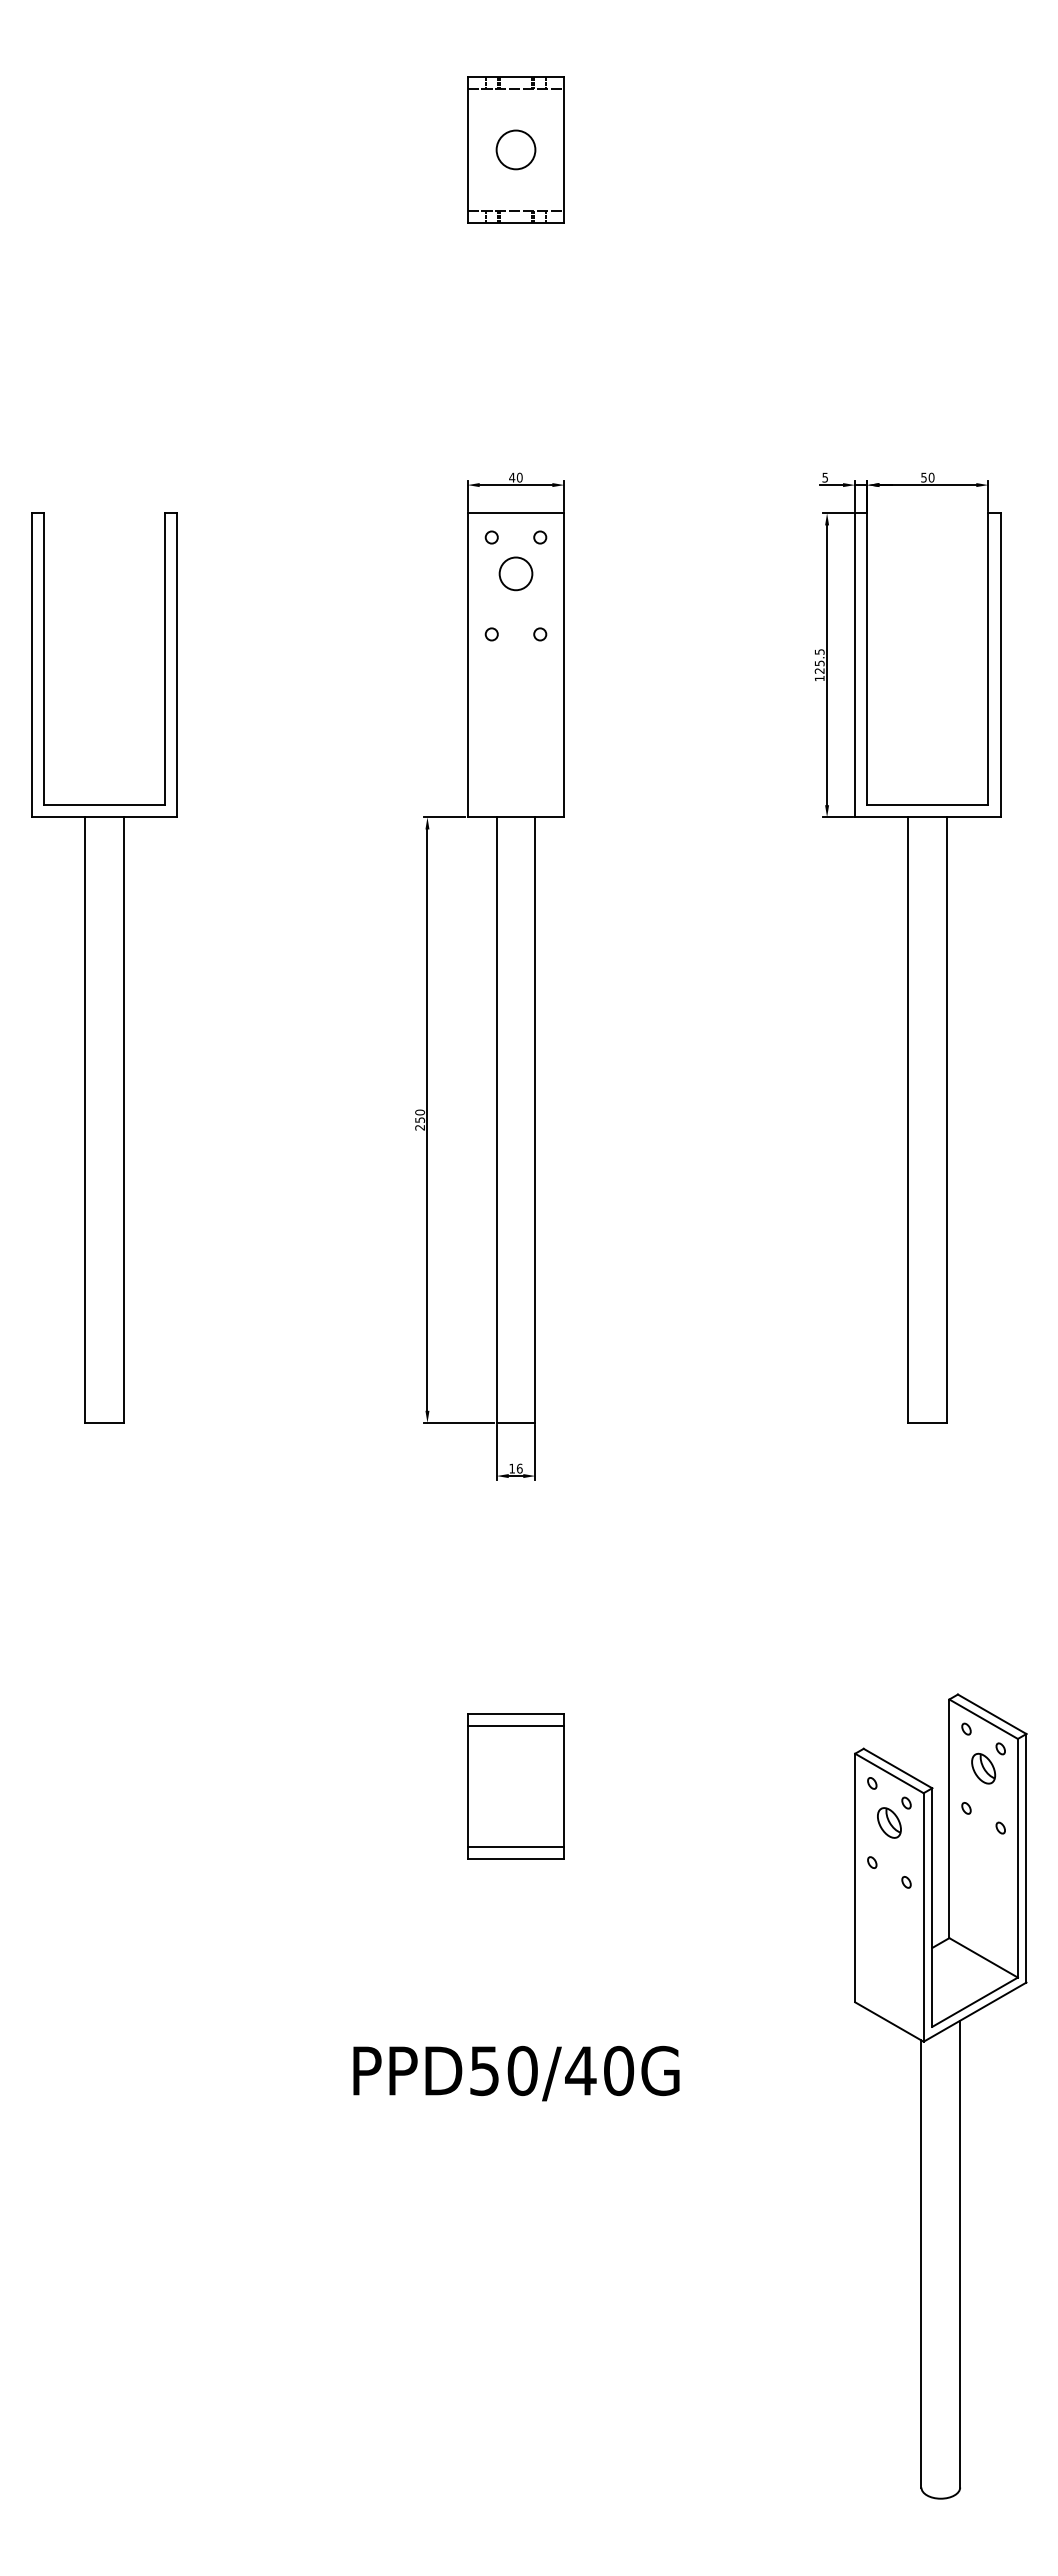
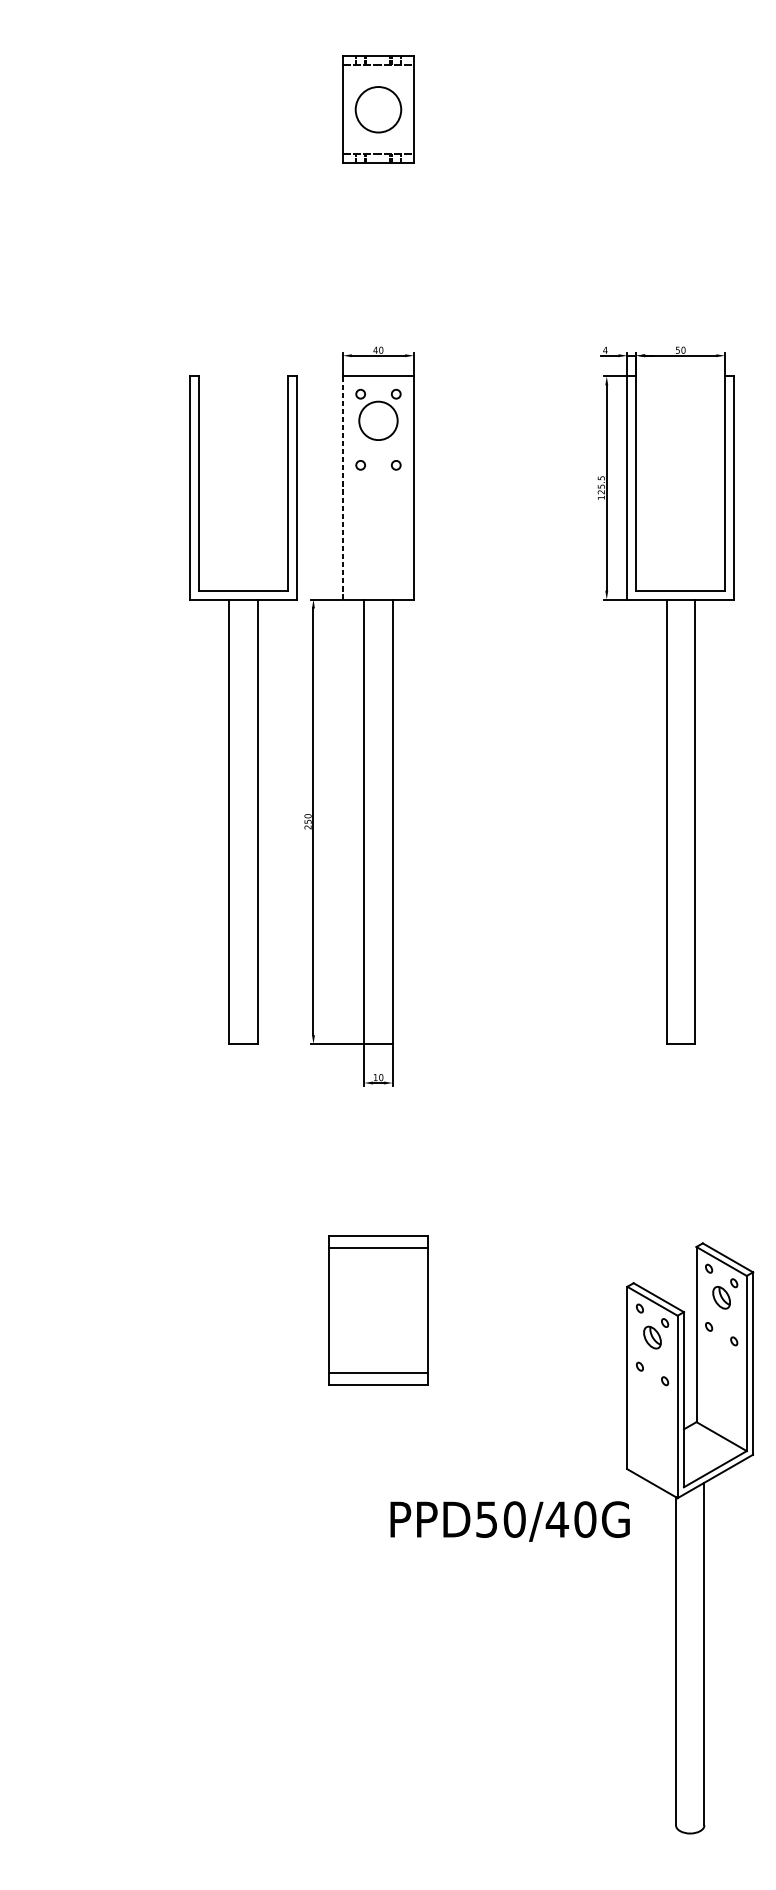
circle: (515, 149) -> (378, 109), size x1.6
text: (825, 477) -> (605, 350), 5 -> 4
circle: (515, 573) -> (378, 420), size x1.6
line: (467, 664) -> (342, 487), solid -> dashed
part: (104, 967) -> (243, 709), moved
text: (519, 1468) -> (381, 1077), 16 -> 10
part: (515, 1786) -> (378, 1310), size x1.4
text: (516, 2073) -> (510, 1521), moved

